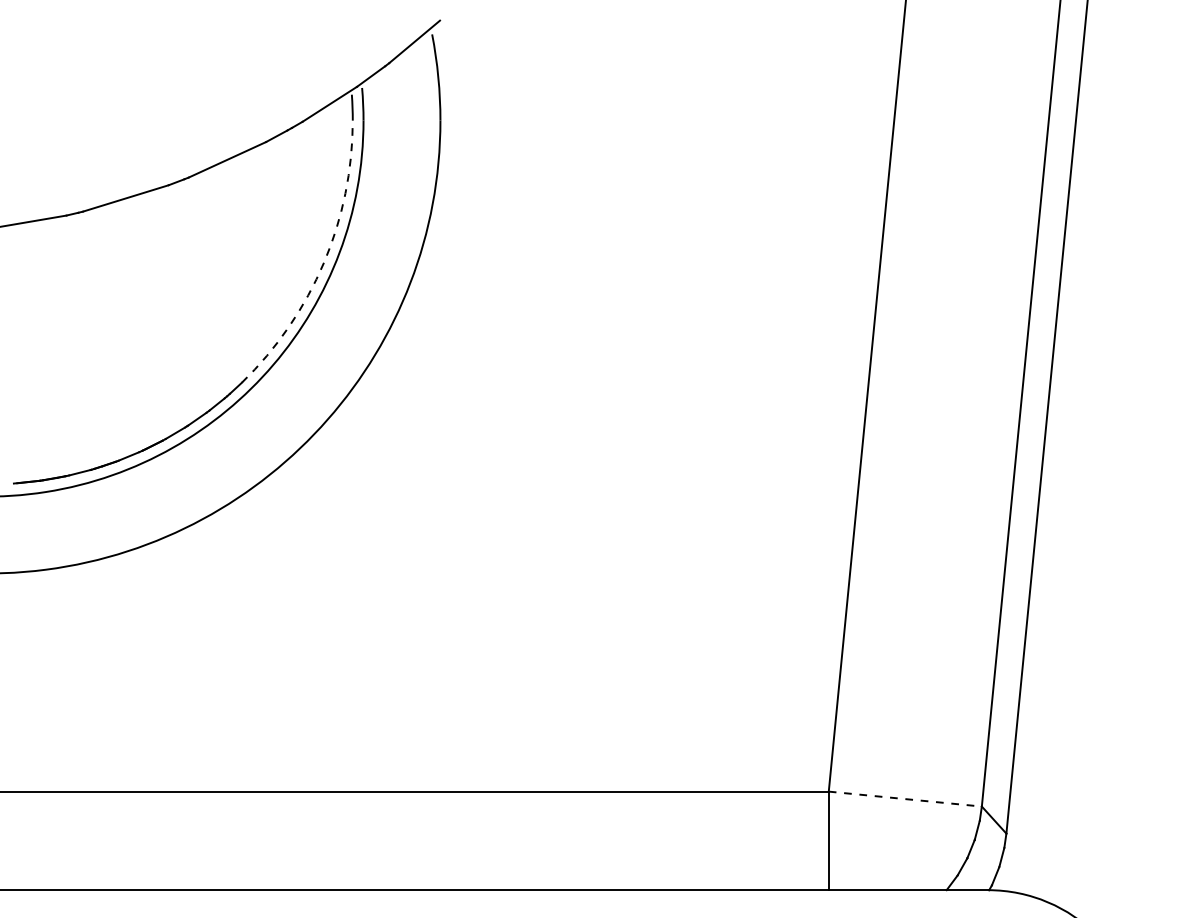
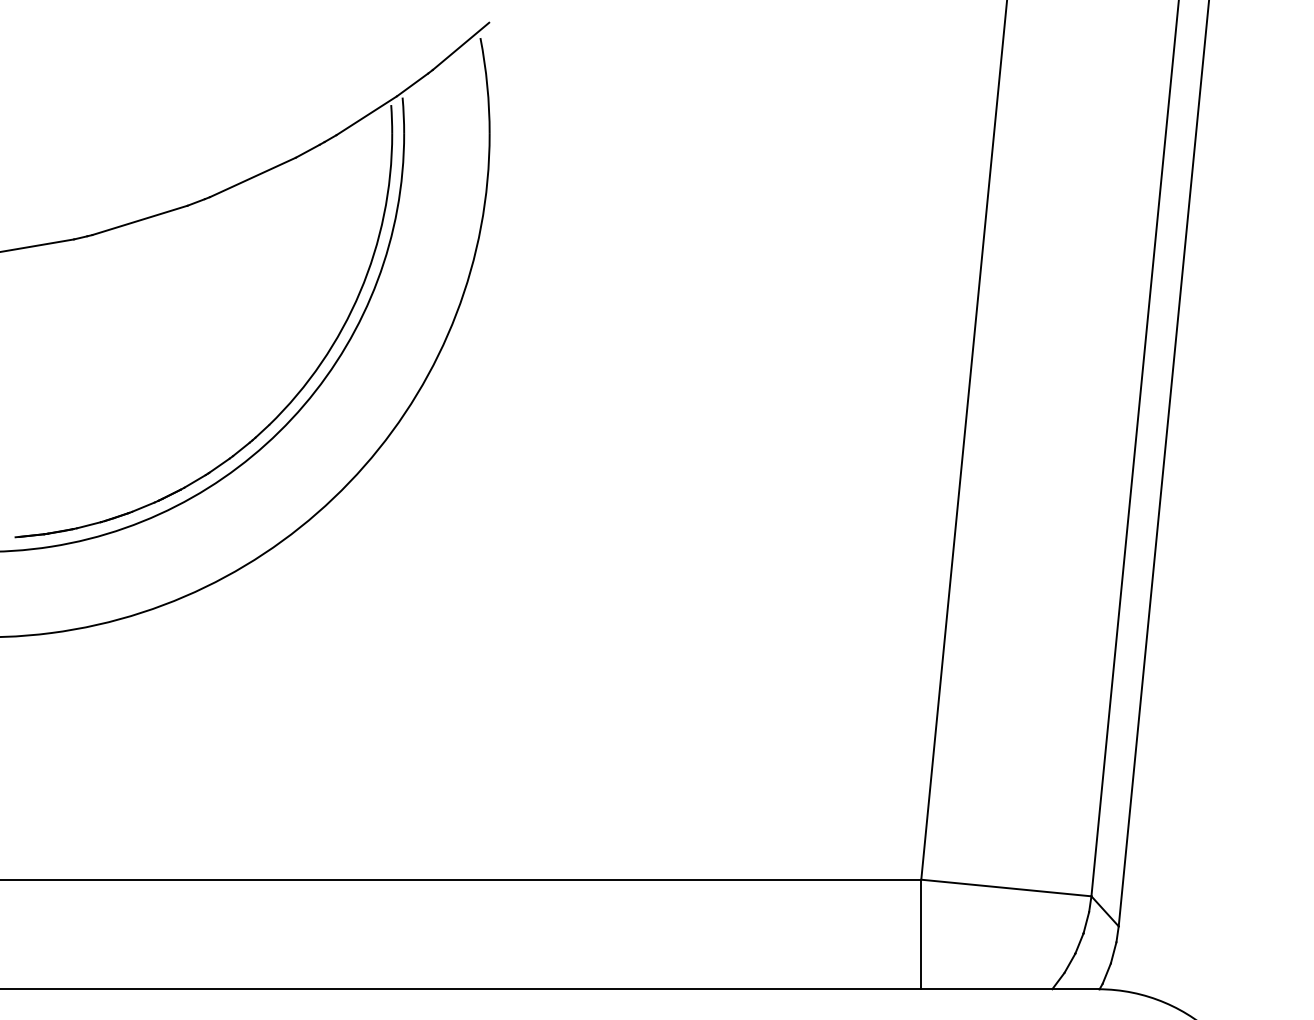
arc: (323, 262) -> (359, 291), dashed -> solid
line: (905, 799) -> (1006, 888), dashed -> solid

